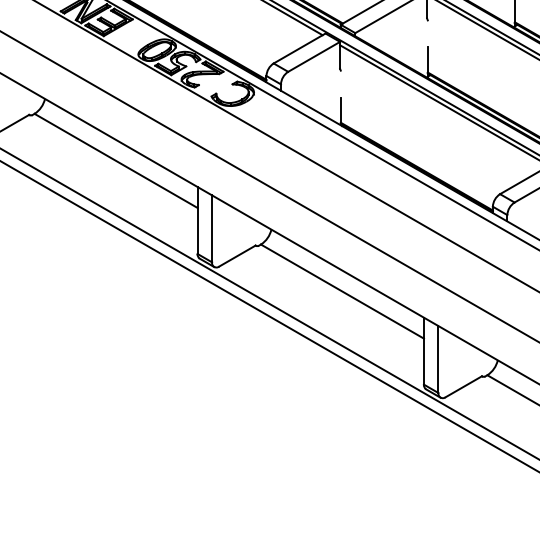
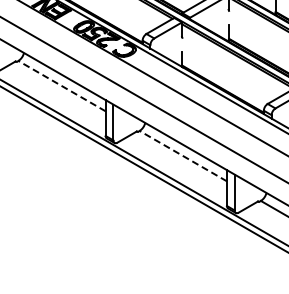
line: (115, 159) -> (61, 85), solid -> dashed
line: (340, 290) -> (182, 155), solid -> dashed

